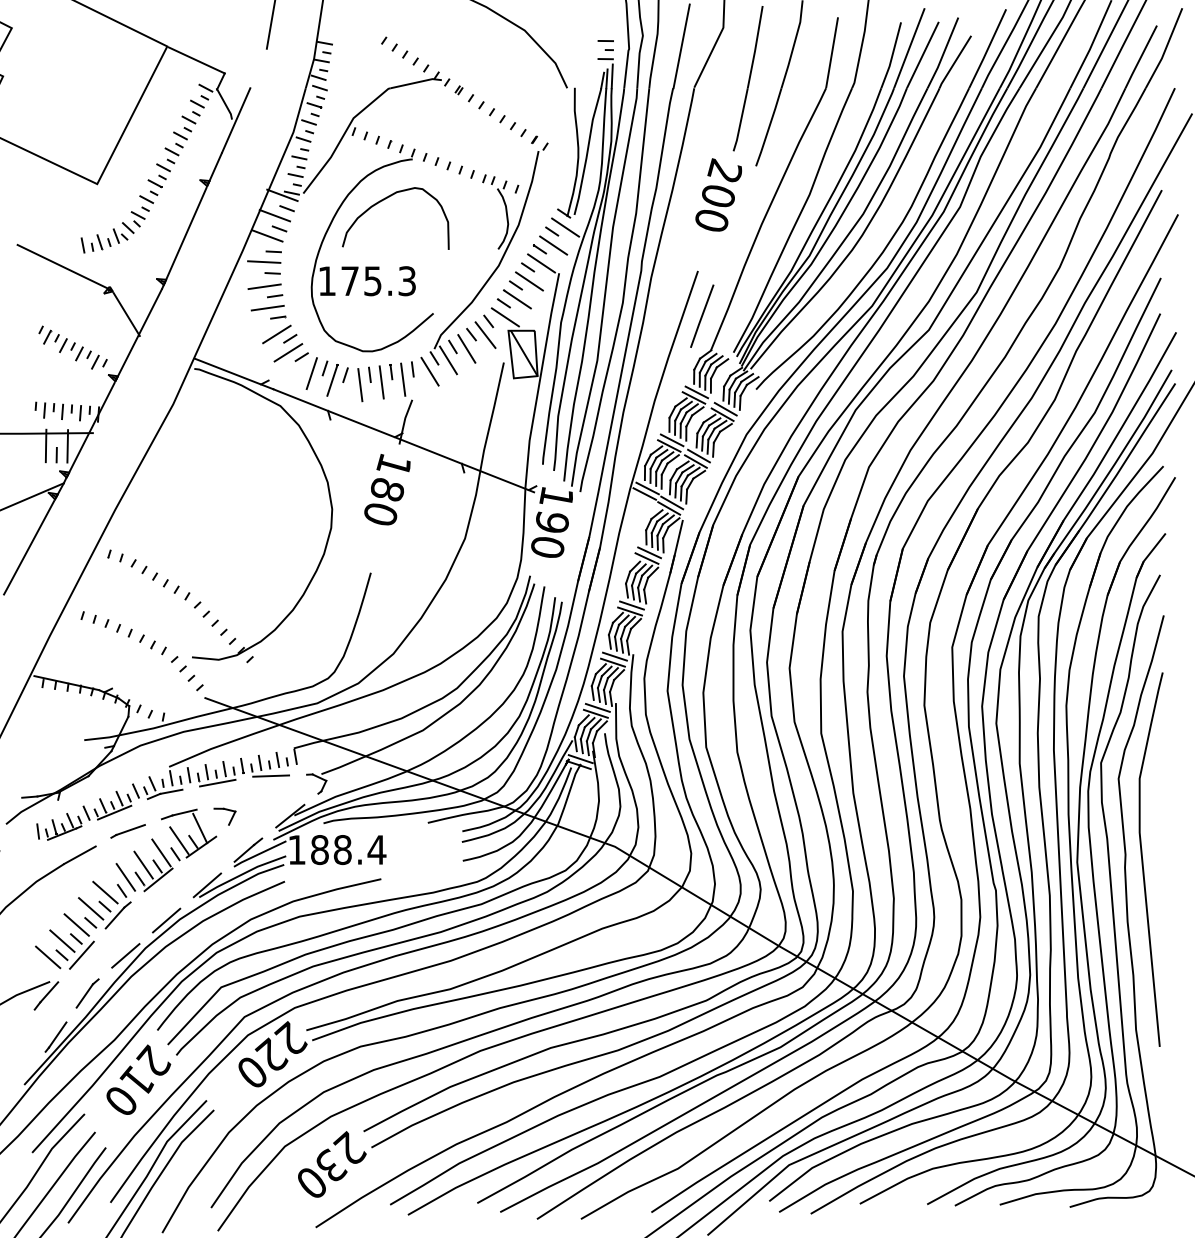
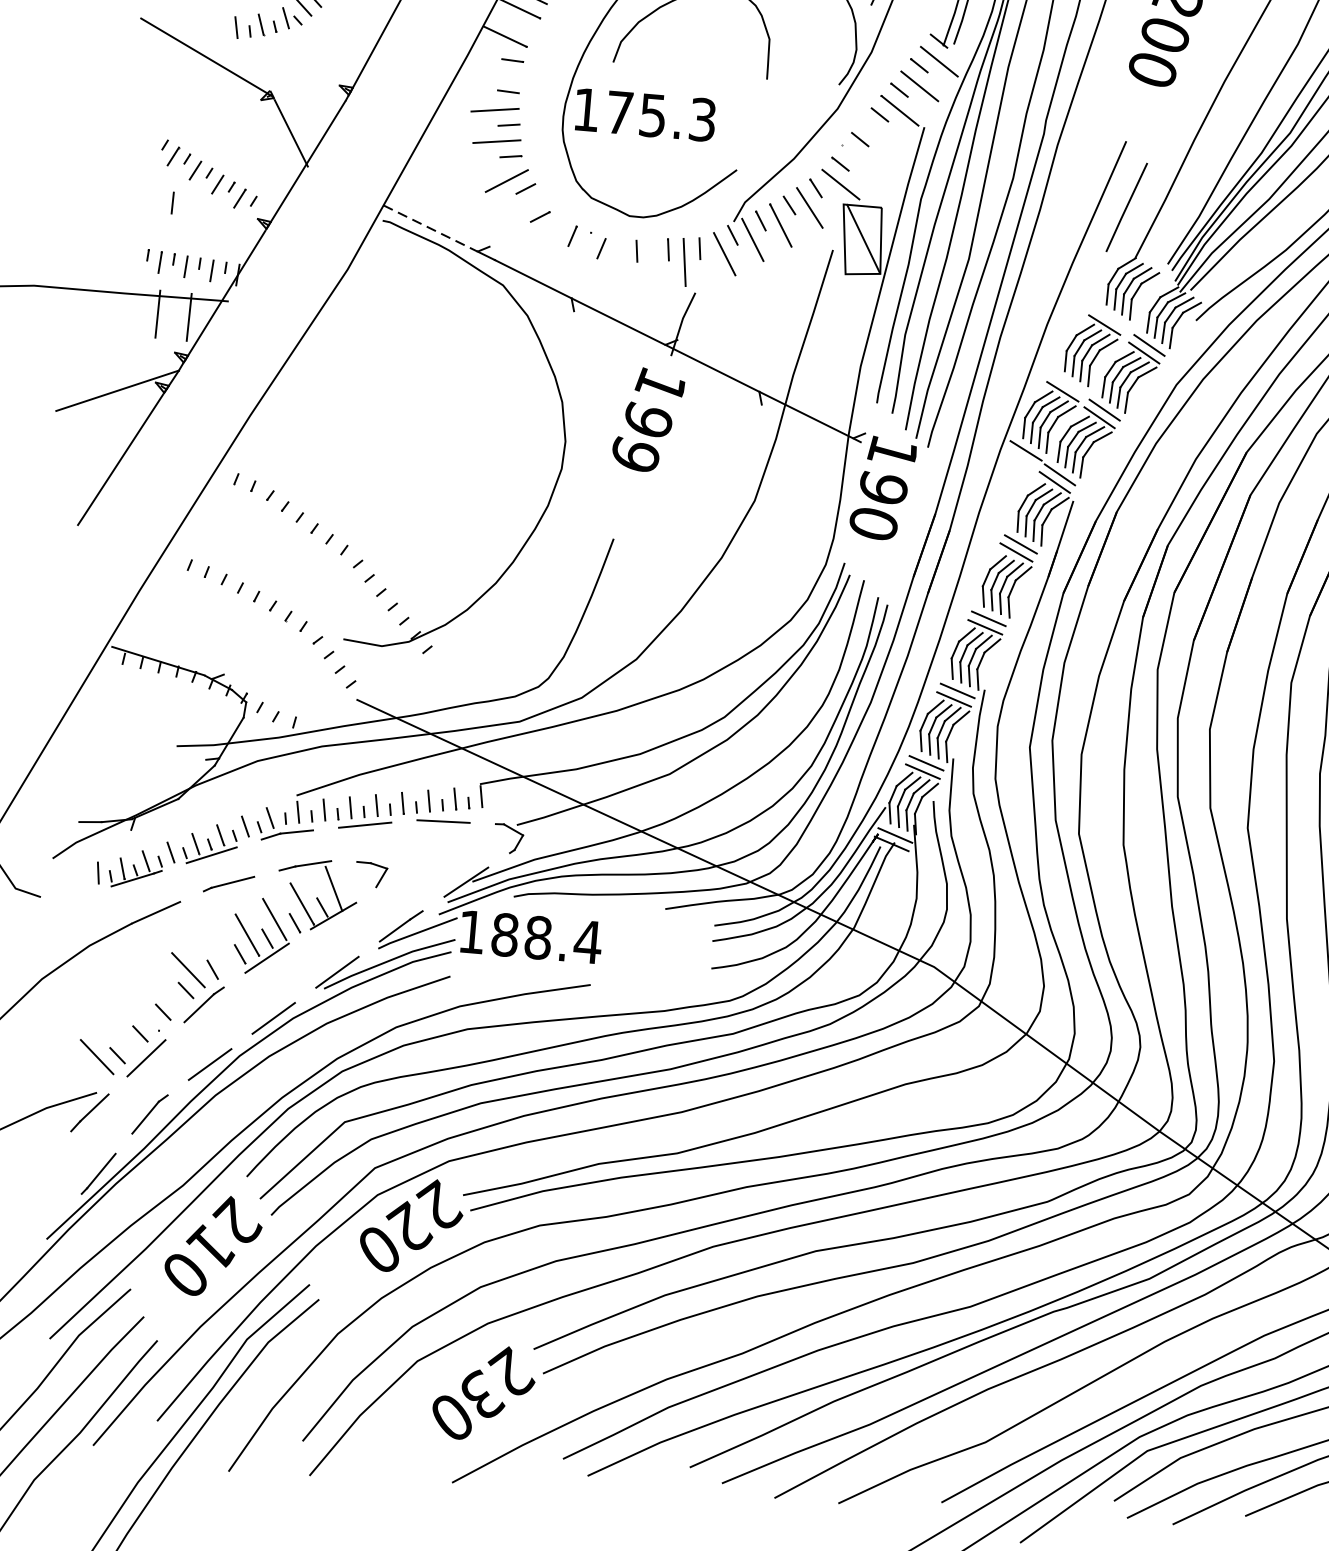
line: (279, 228) -> (523, 27), removed
line: (264, 261) -> (497, 73), removed
line: (529, 281) -> (880, 135), removed
line: (517, 299) -> (860, 160), removed
line: (288, 352) -> (521, 208), removed
line: (228, 371) -> (431, 228), solid -> dashed
line: (311, 373) -> (552, 241), removed
line: (332, 379) -> (582, 253), removed
line: (381, 382) -> (652, 263), removed
line: (360, 385) -> (621, 265), removed
line: (696, 392) -> (1109, 317), removed
line: (671, 440) -> (1066, 384), removed
line: (56, 455) -> (172, 203), moved
line: (644, 493) -> (1020, 457), removed
text: (383, 501) -> (640, 436), 180 -> 199
line: (125, 877) -> (219, 950), removed
line: (91, 908) -> (166, 991), removed
line: (76, 924) -> (142, 1012), removed
line: (62, 940) -> (120, 1034), removed

